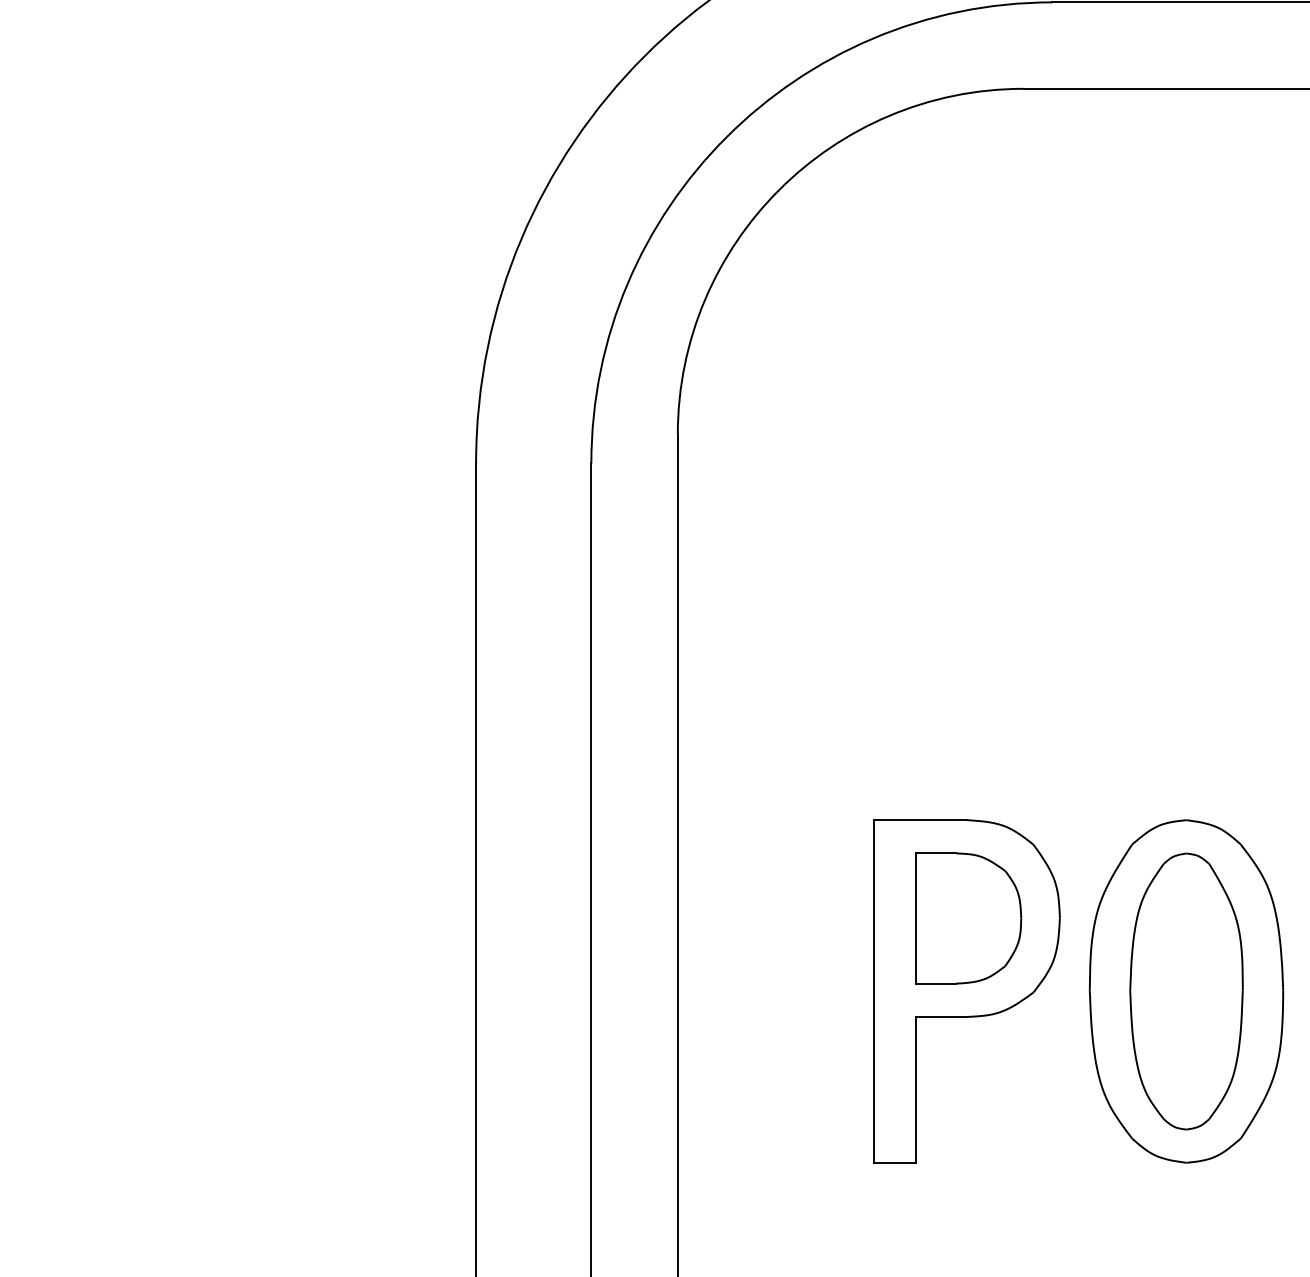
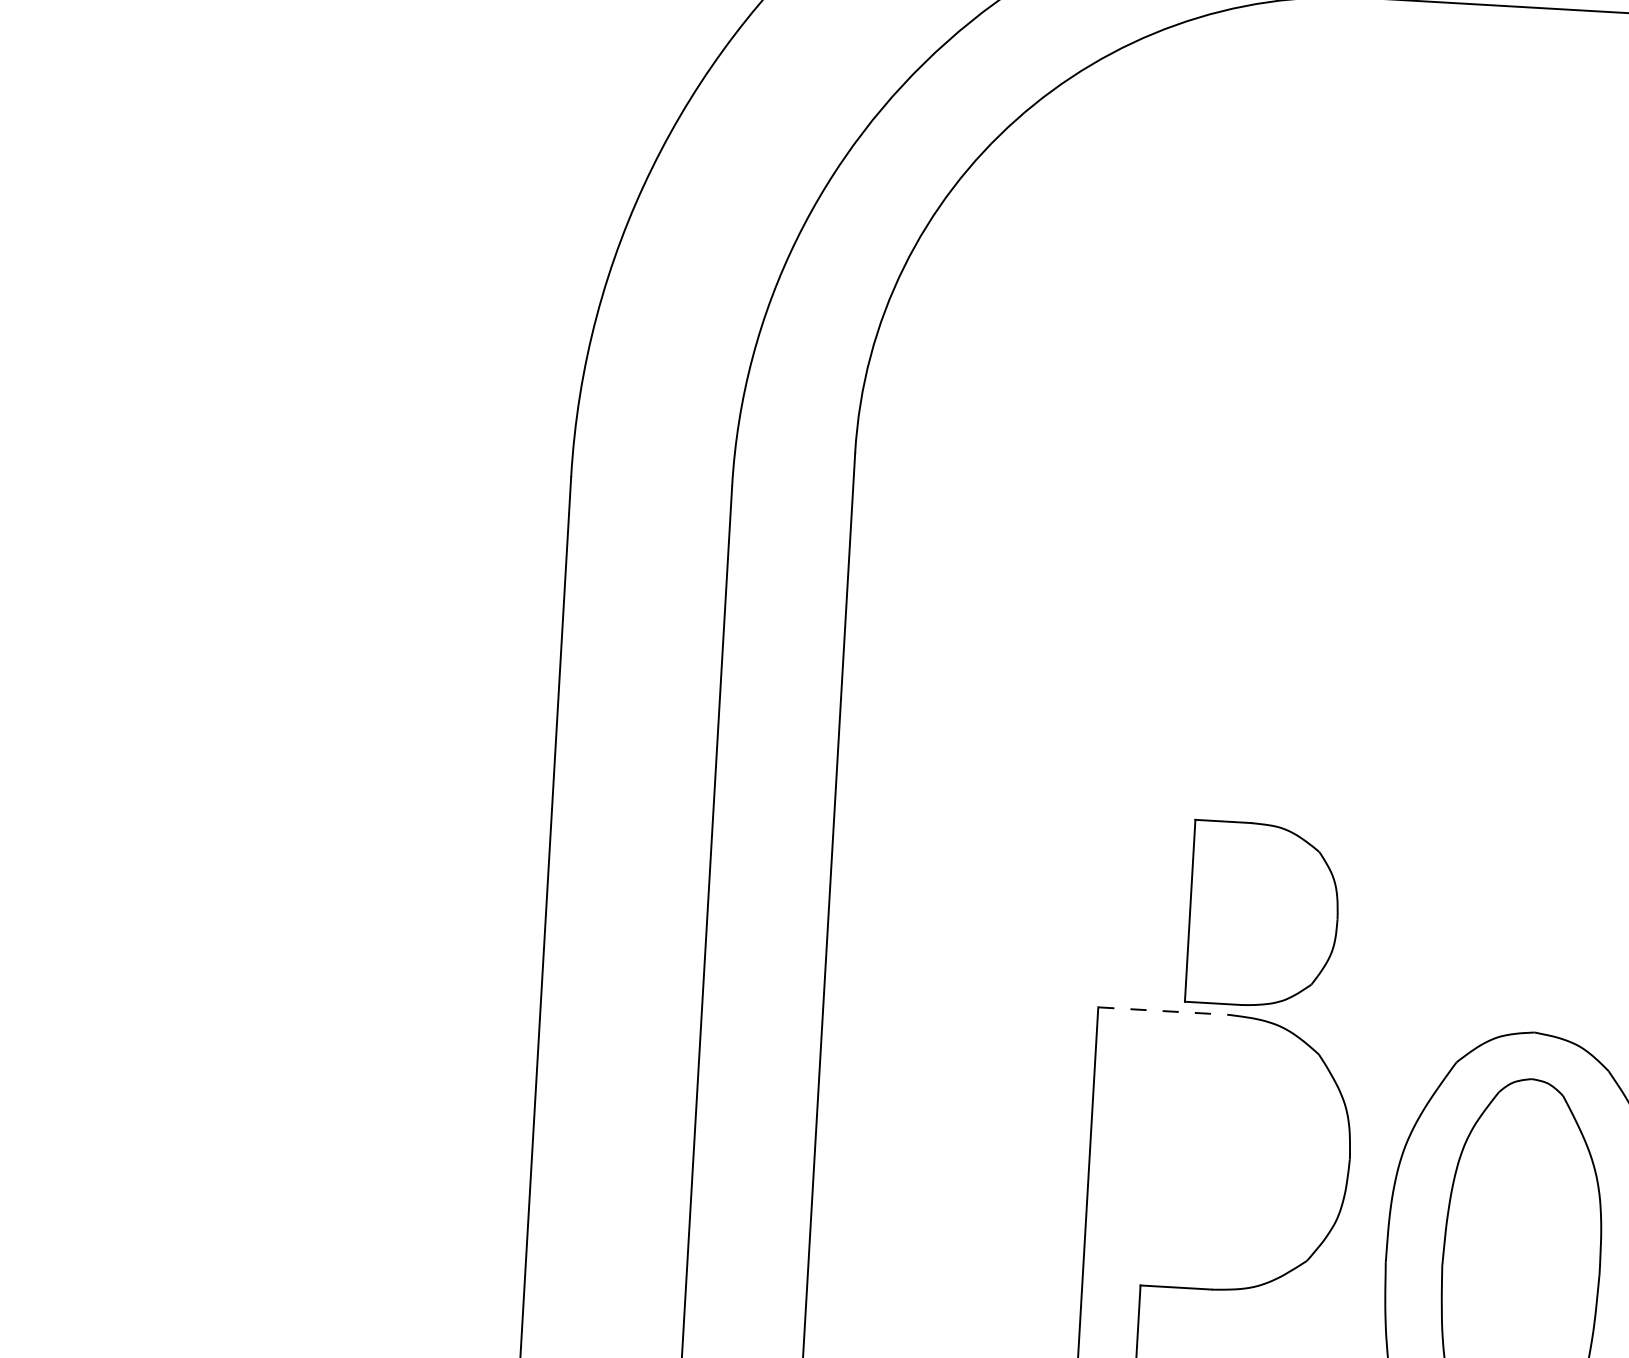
line: (920, 820) -> (1163, 1011), solid -> dashed
part: (968, 918) -> (1263, 915), moved

